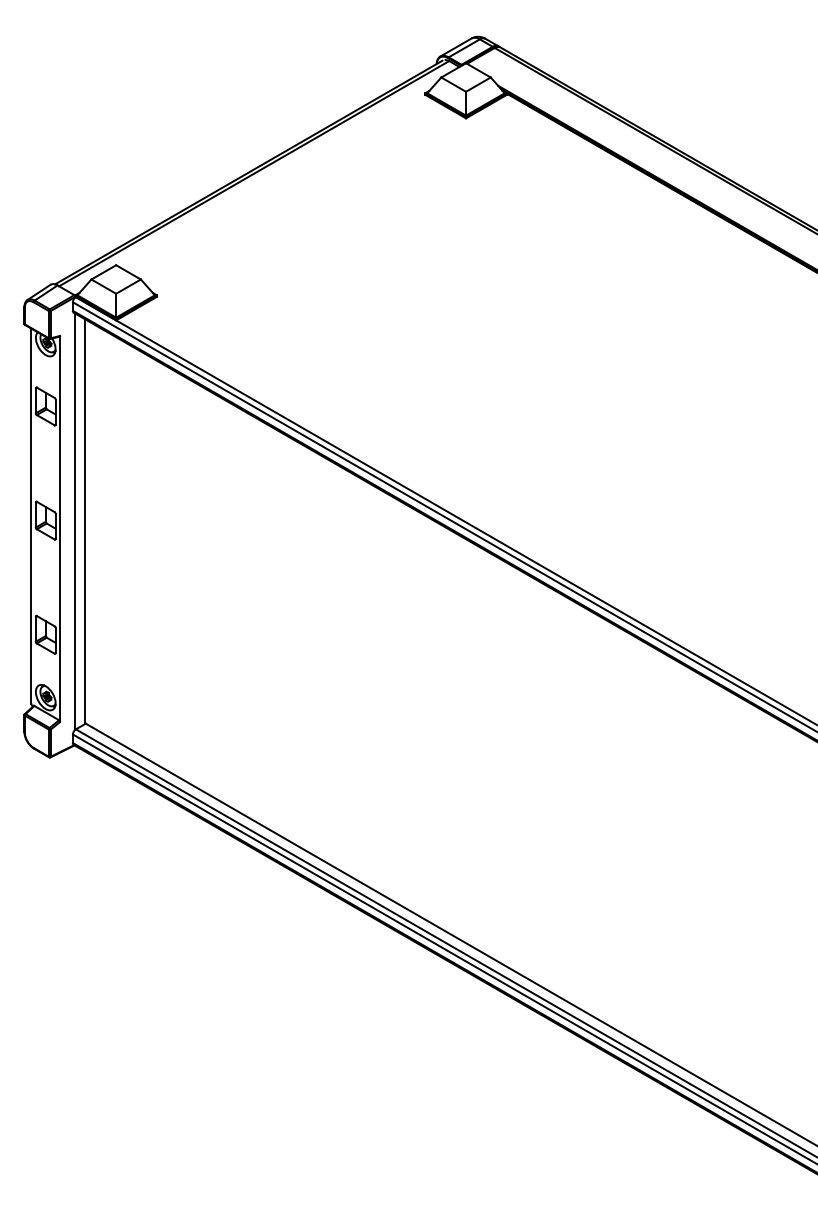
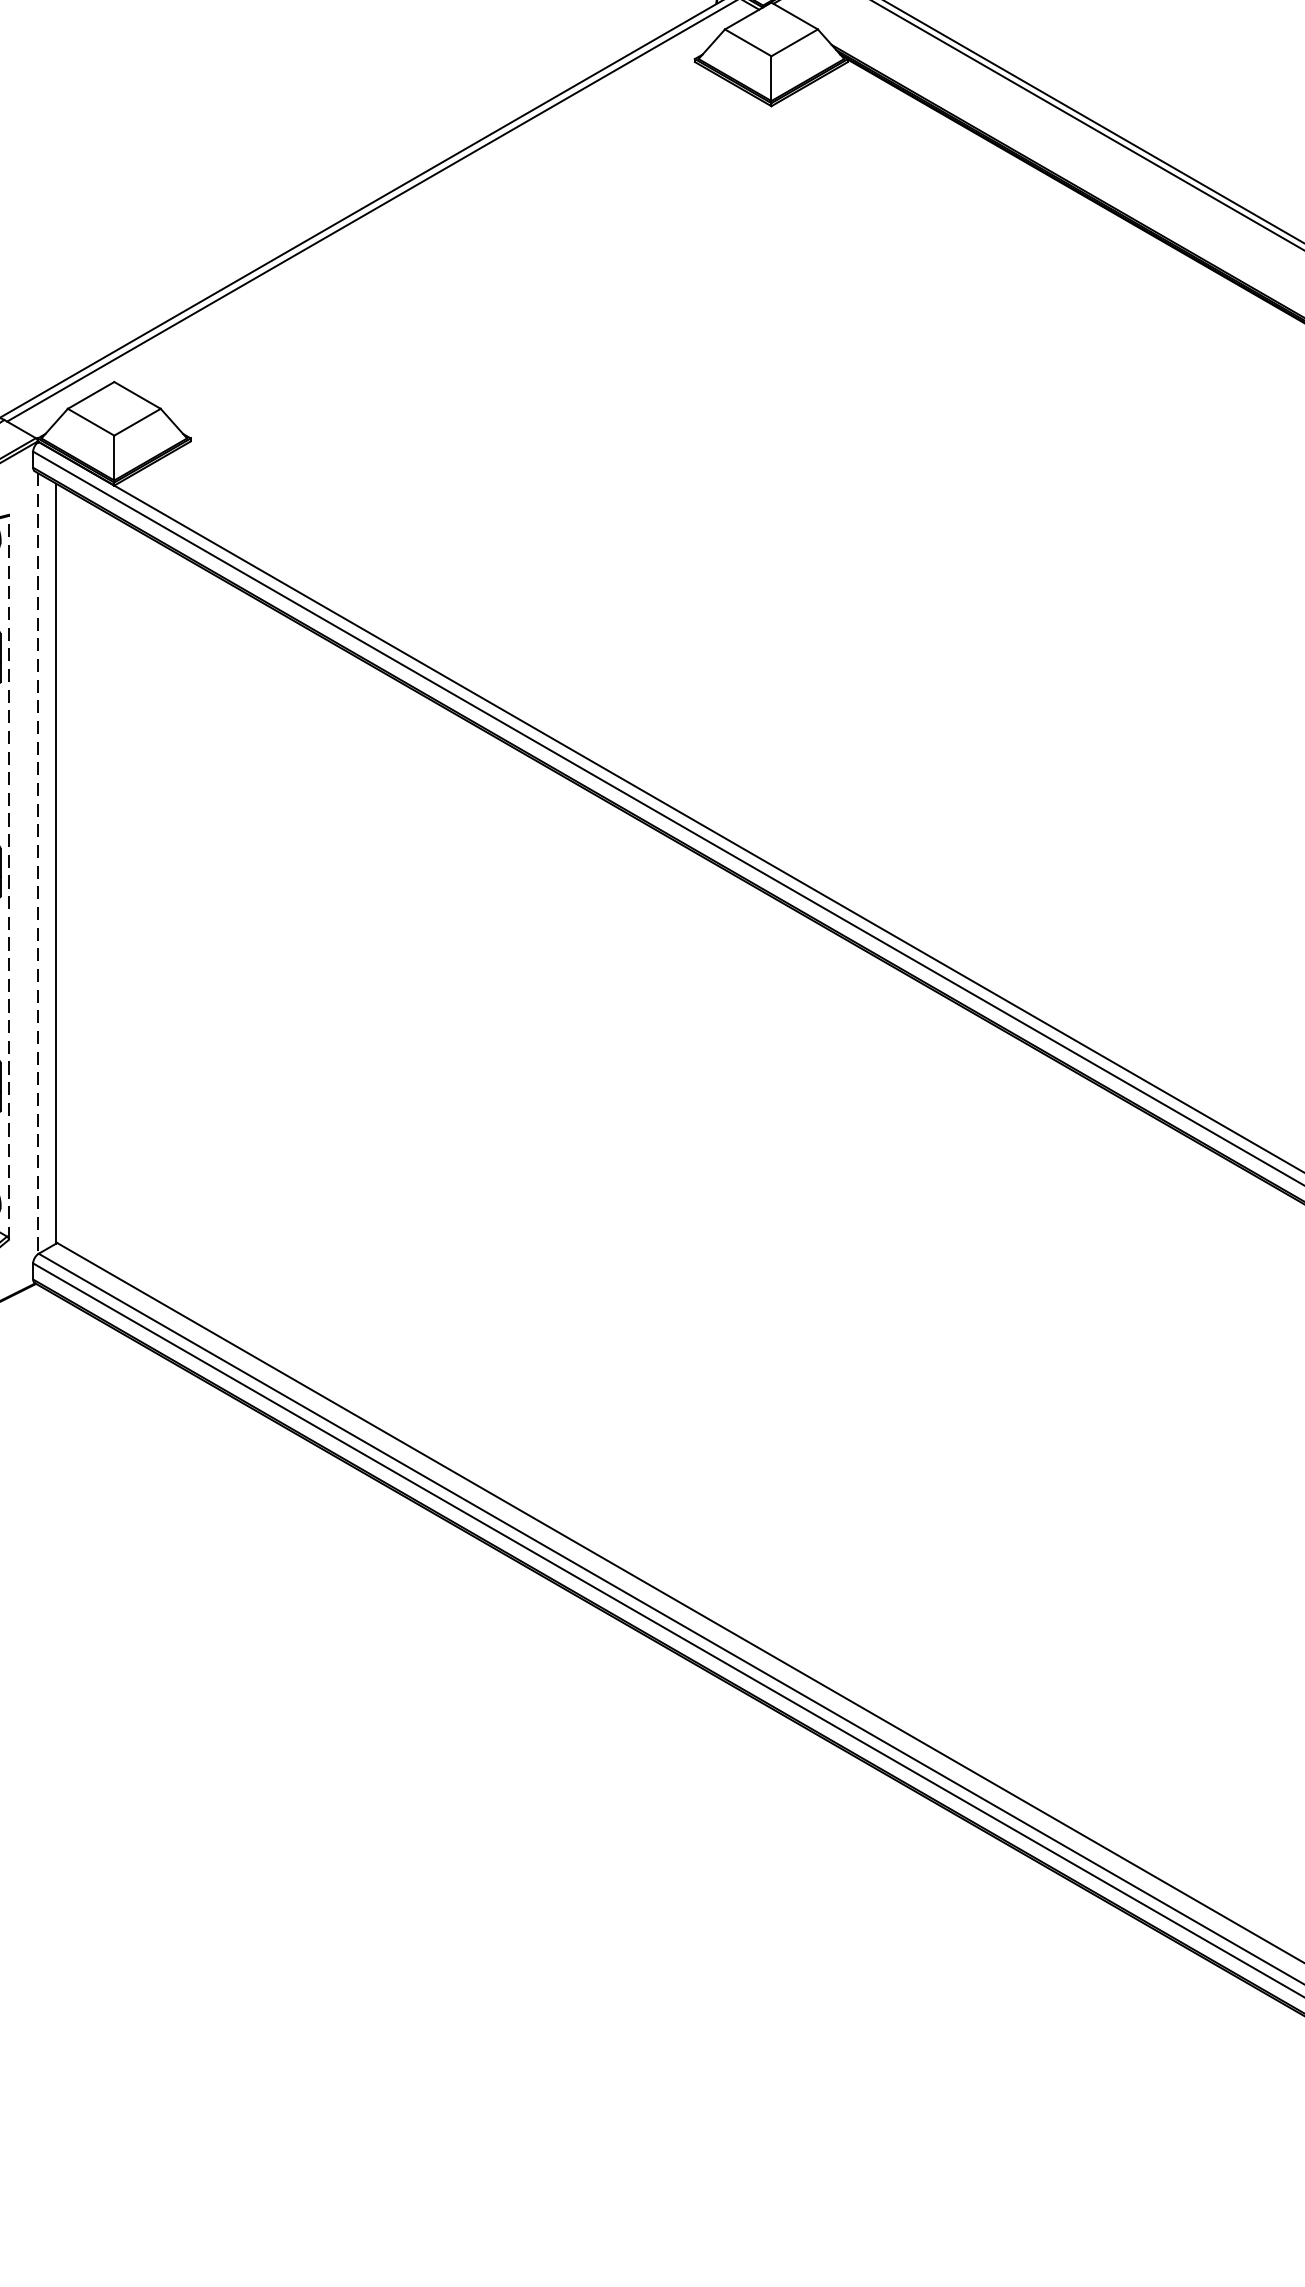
line: (75, 521) -> (37, 863), solid -> dashed
line: (60, 528) -> (9, 876), solid -> dashed

